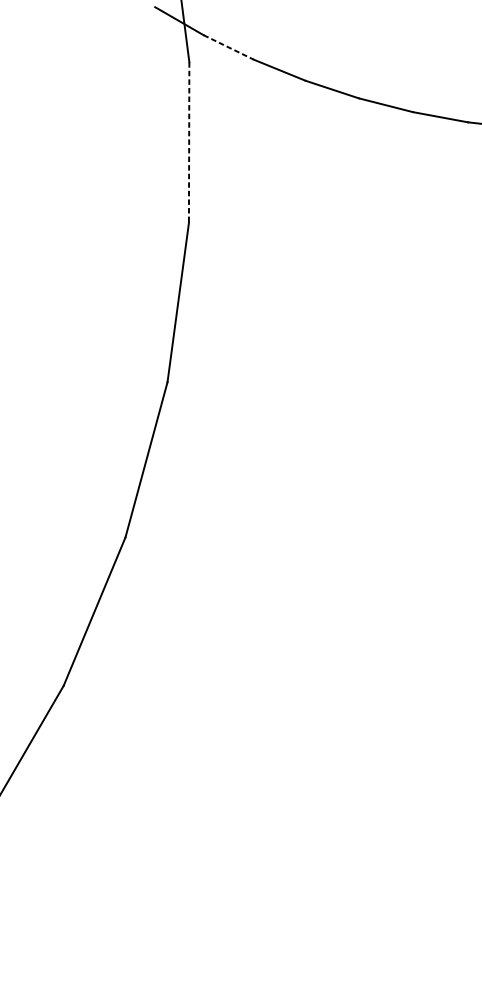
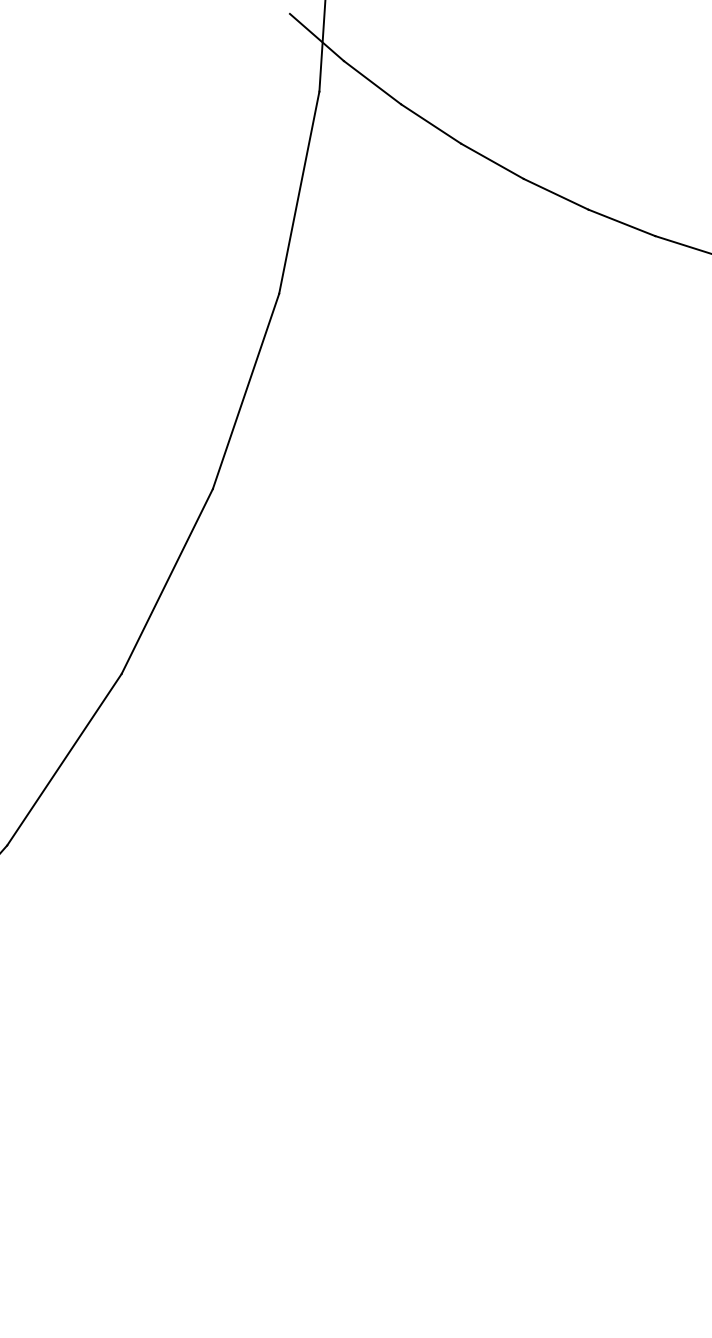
line: (228, 47) -> (372, 82), dashed -> solid
line: (189, 143) -> (299, 193), dashed -> solid

